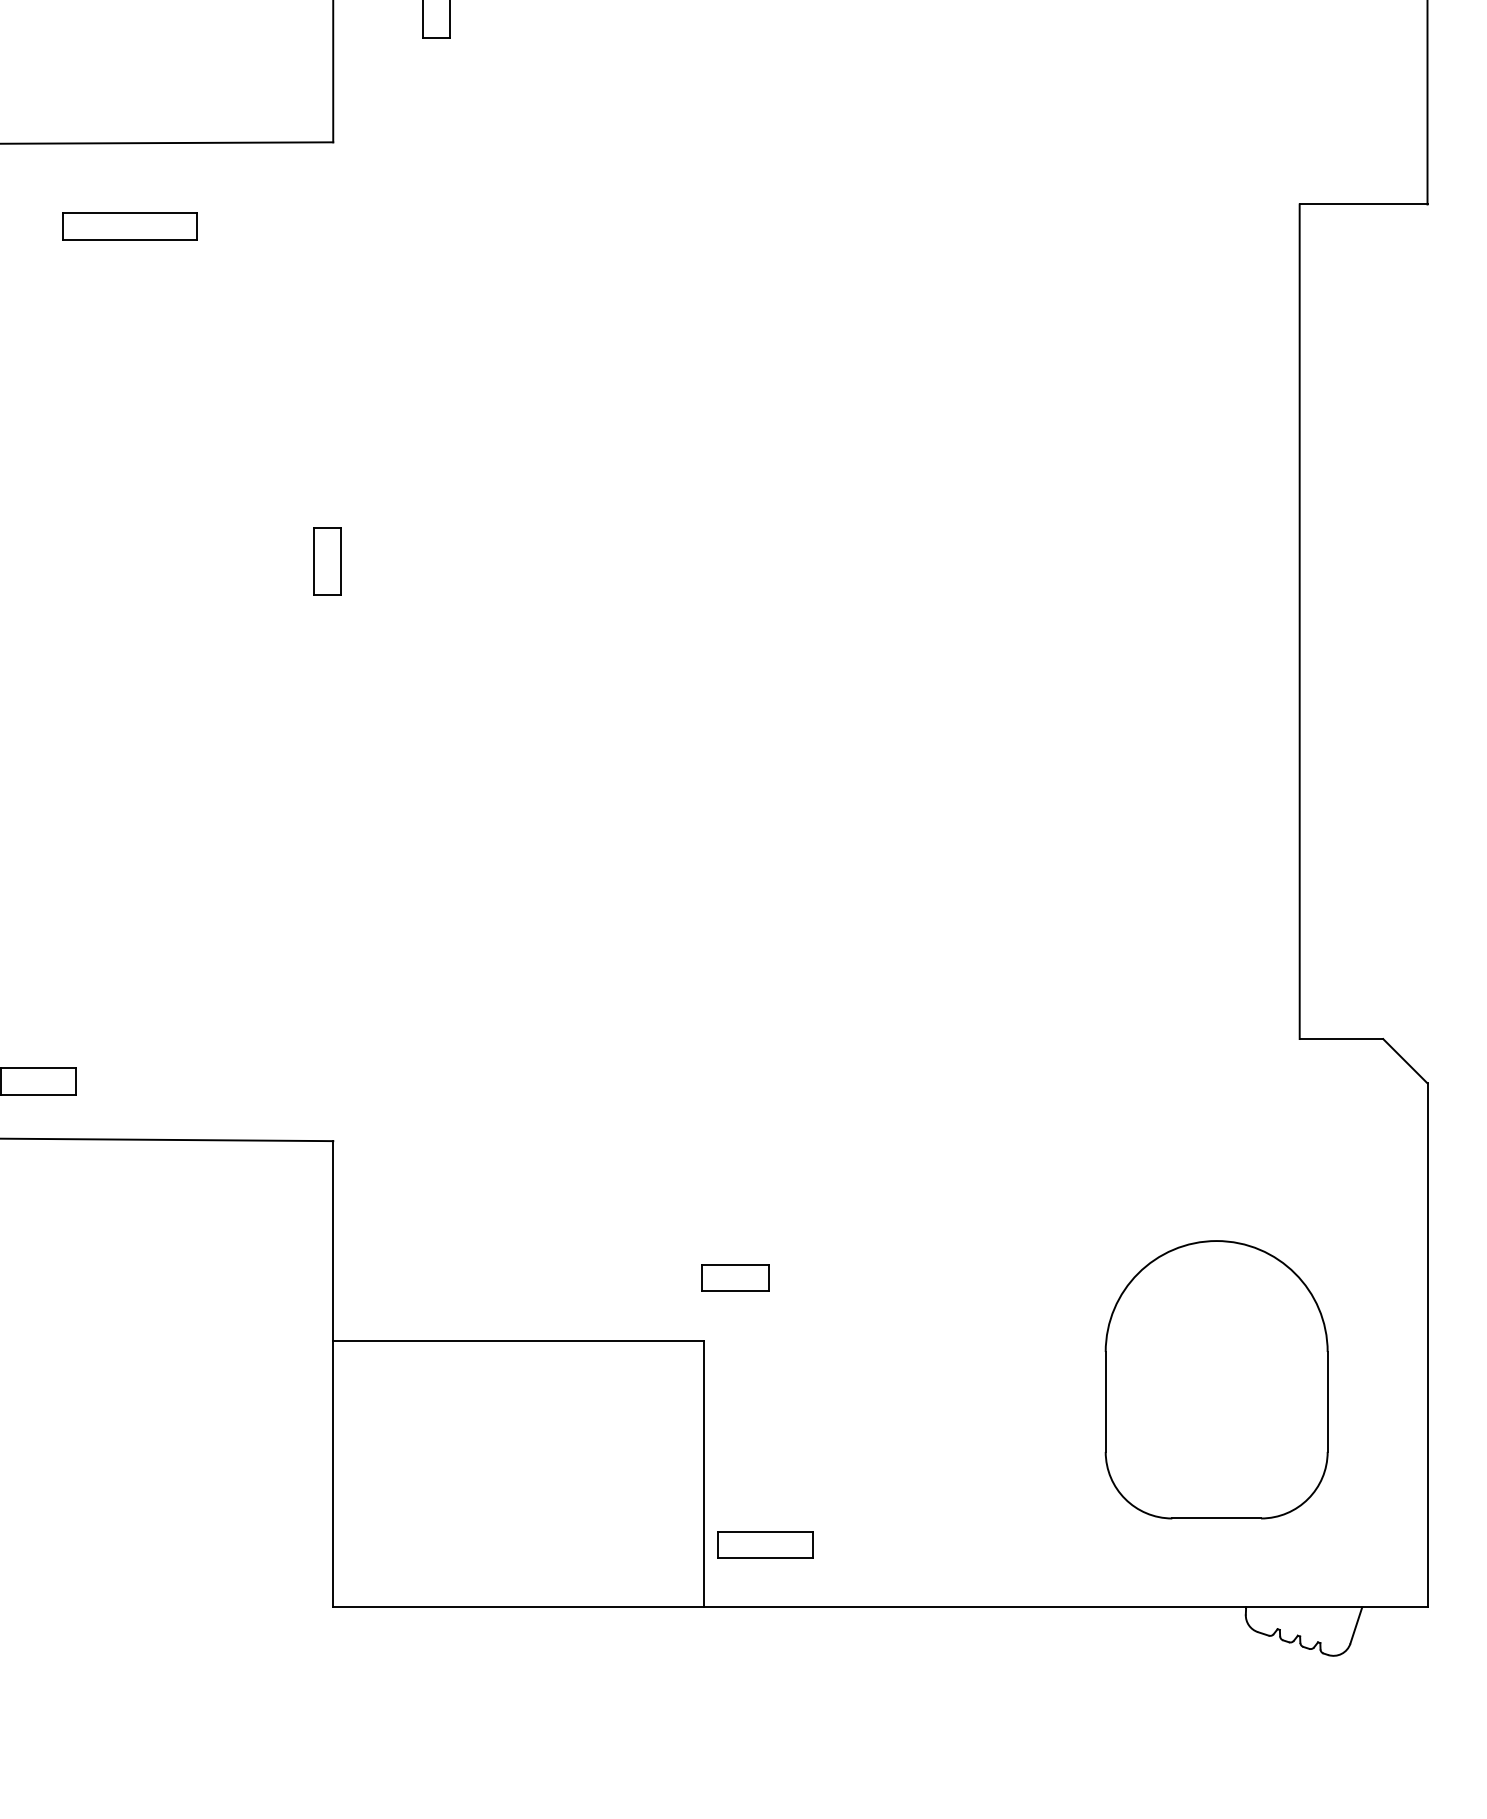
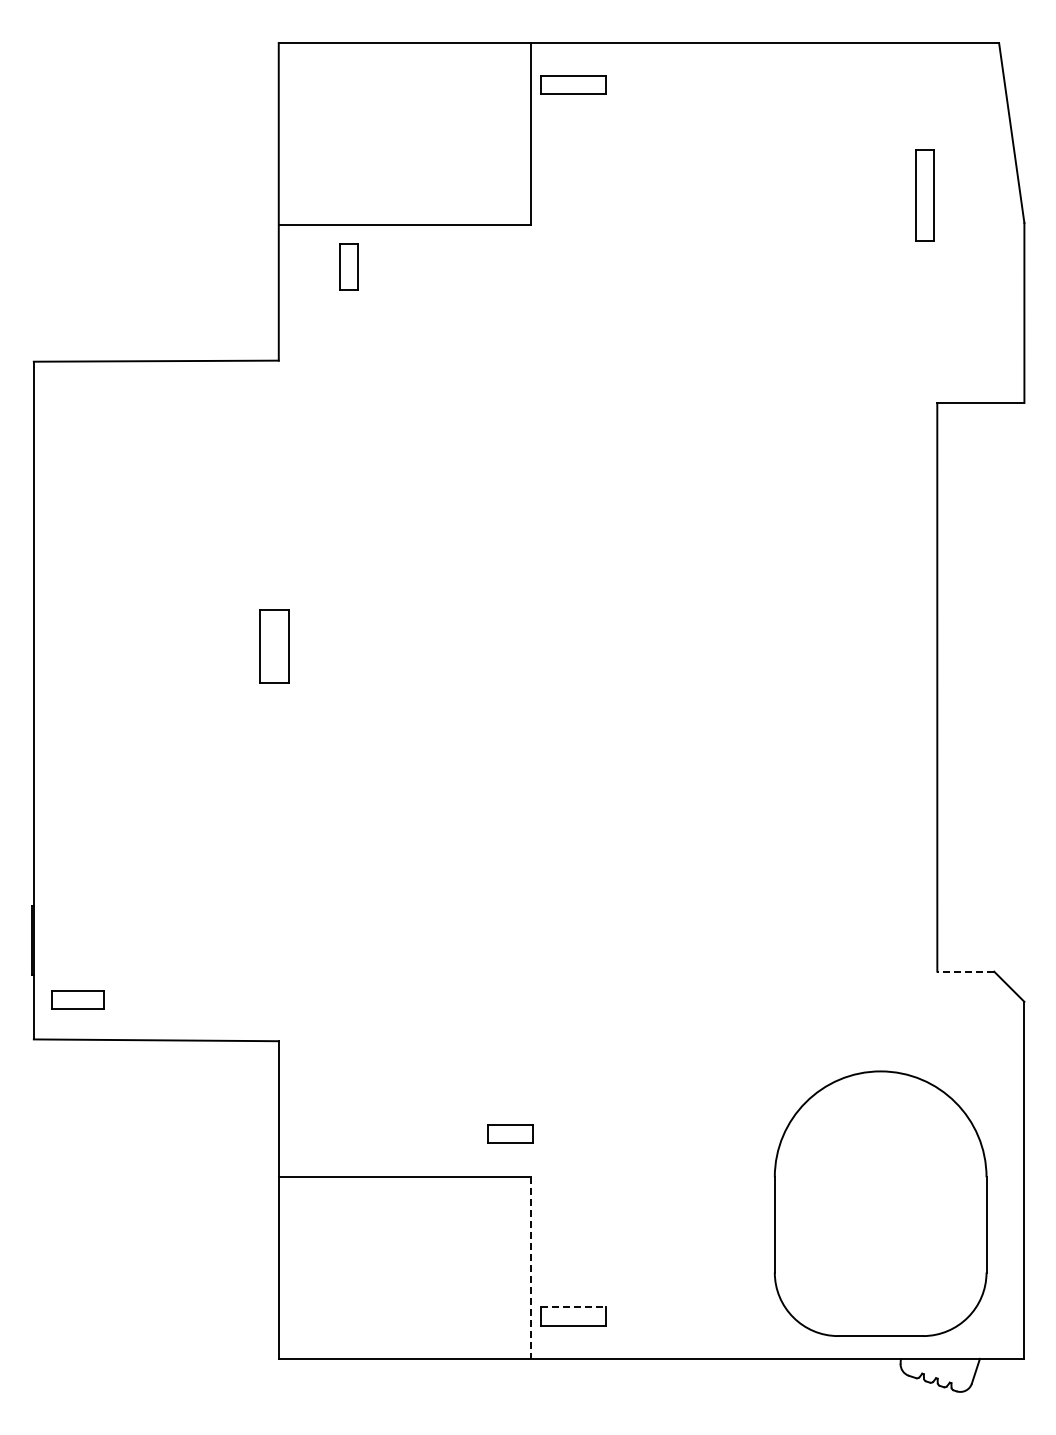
part: (130, 225) -> (140, 417), removed
part: (326, 561) -> (274, 646), size x1.6
line: (1341, 1038) -> (965, 971), solid -> dashed
part: (734, 1276) -> (510, 1133), moved
part: (1216, 1379) -> (880, 1203), size x1.4
line: (704, 1474) -> (531, 1268), solid -> dashed
line: (765, 1531) -> (573, 1307), solid -> dashed

